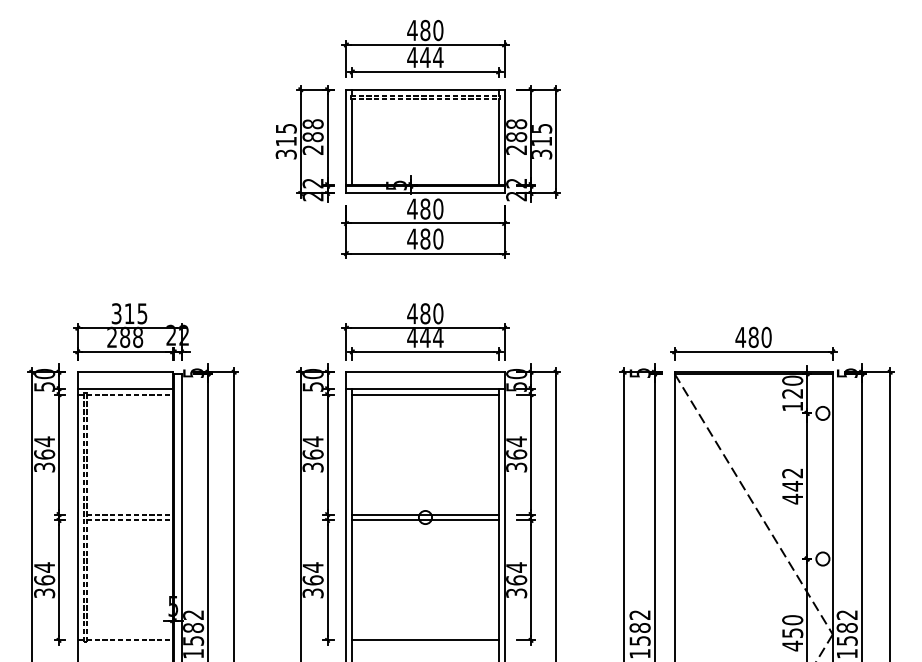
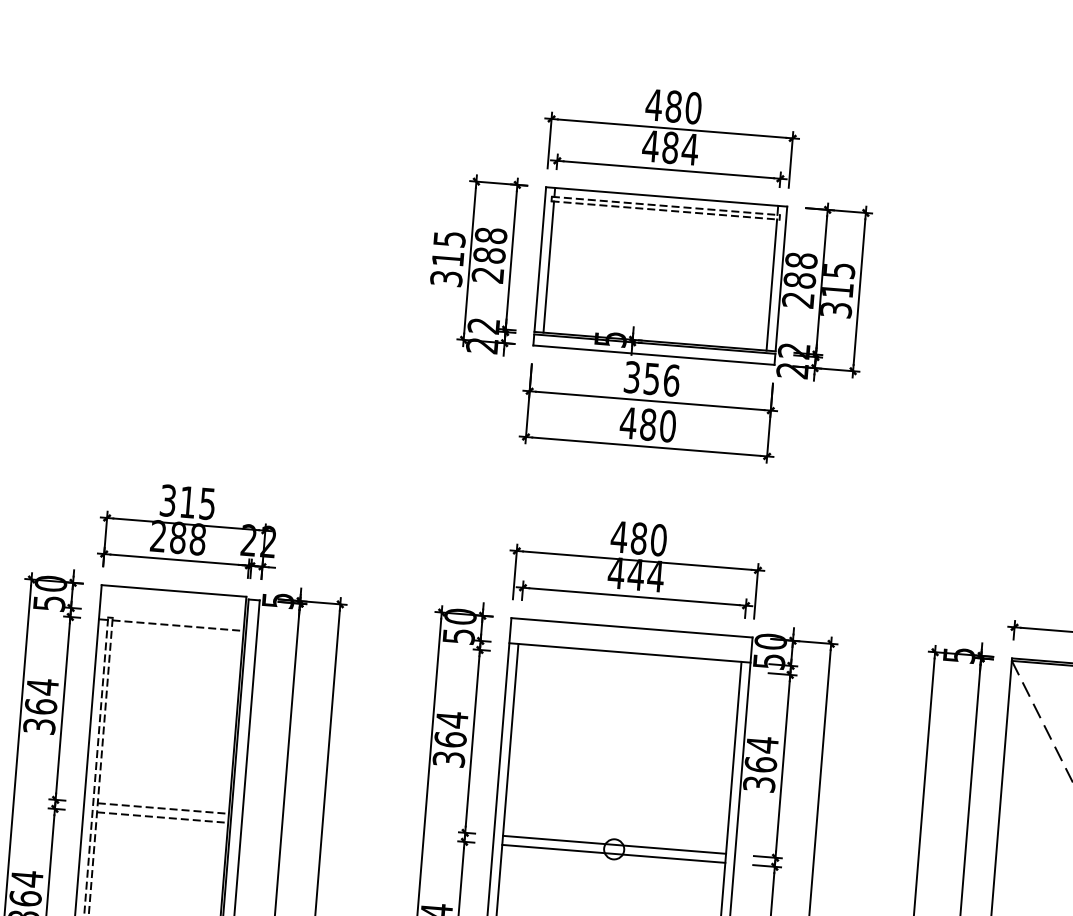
text: (425, 57) -> (670, 147), 444 -> 484
text: (425, 208) -> (652, 378), 480 -> 356
line: (124, 388) -> (170, 615), removed
line: (425, 394) -> (629, 661), removed

